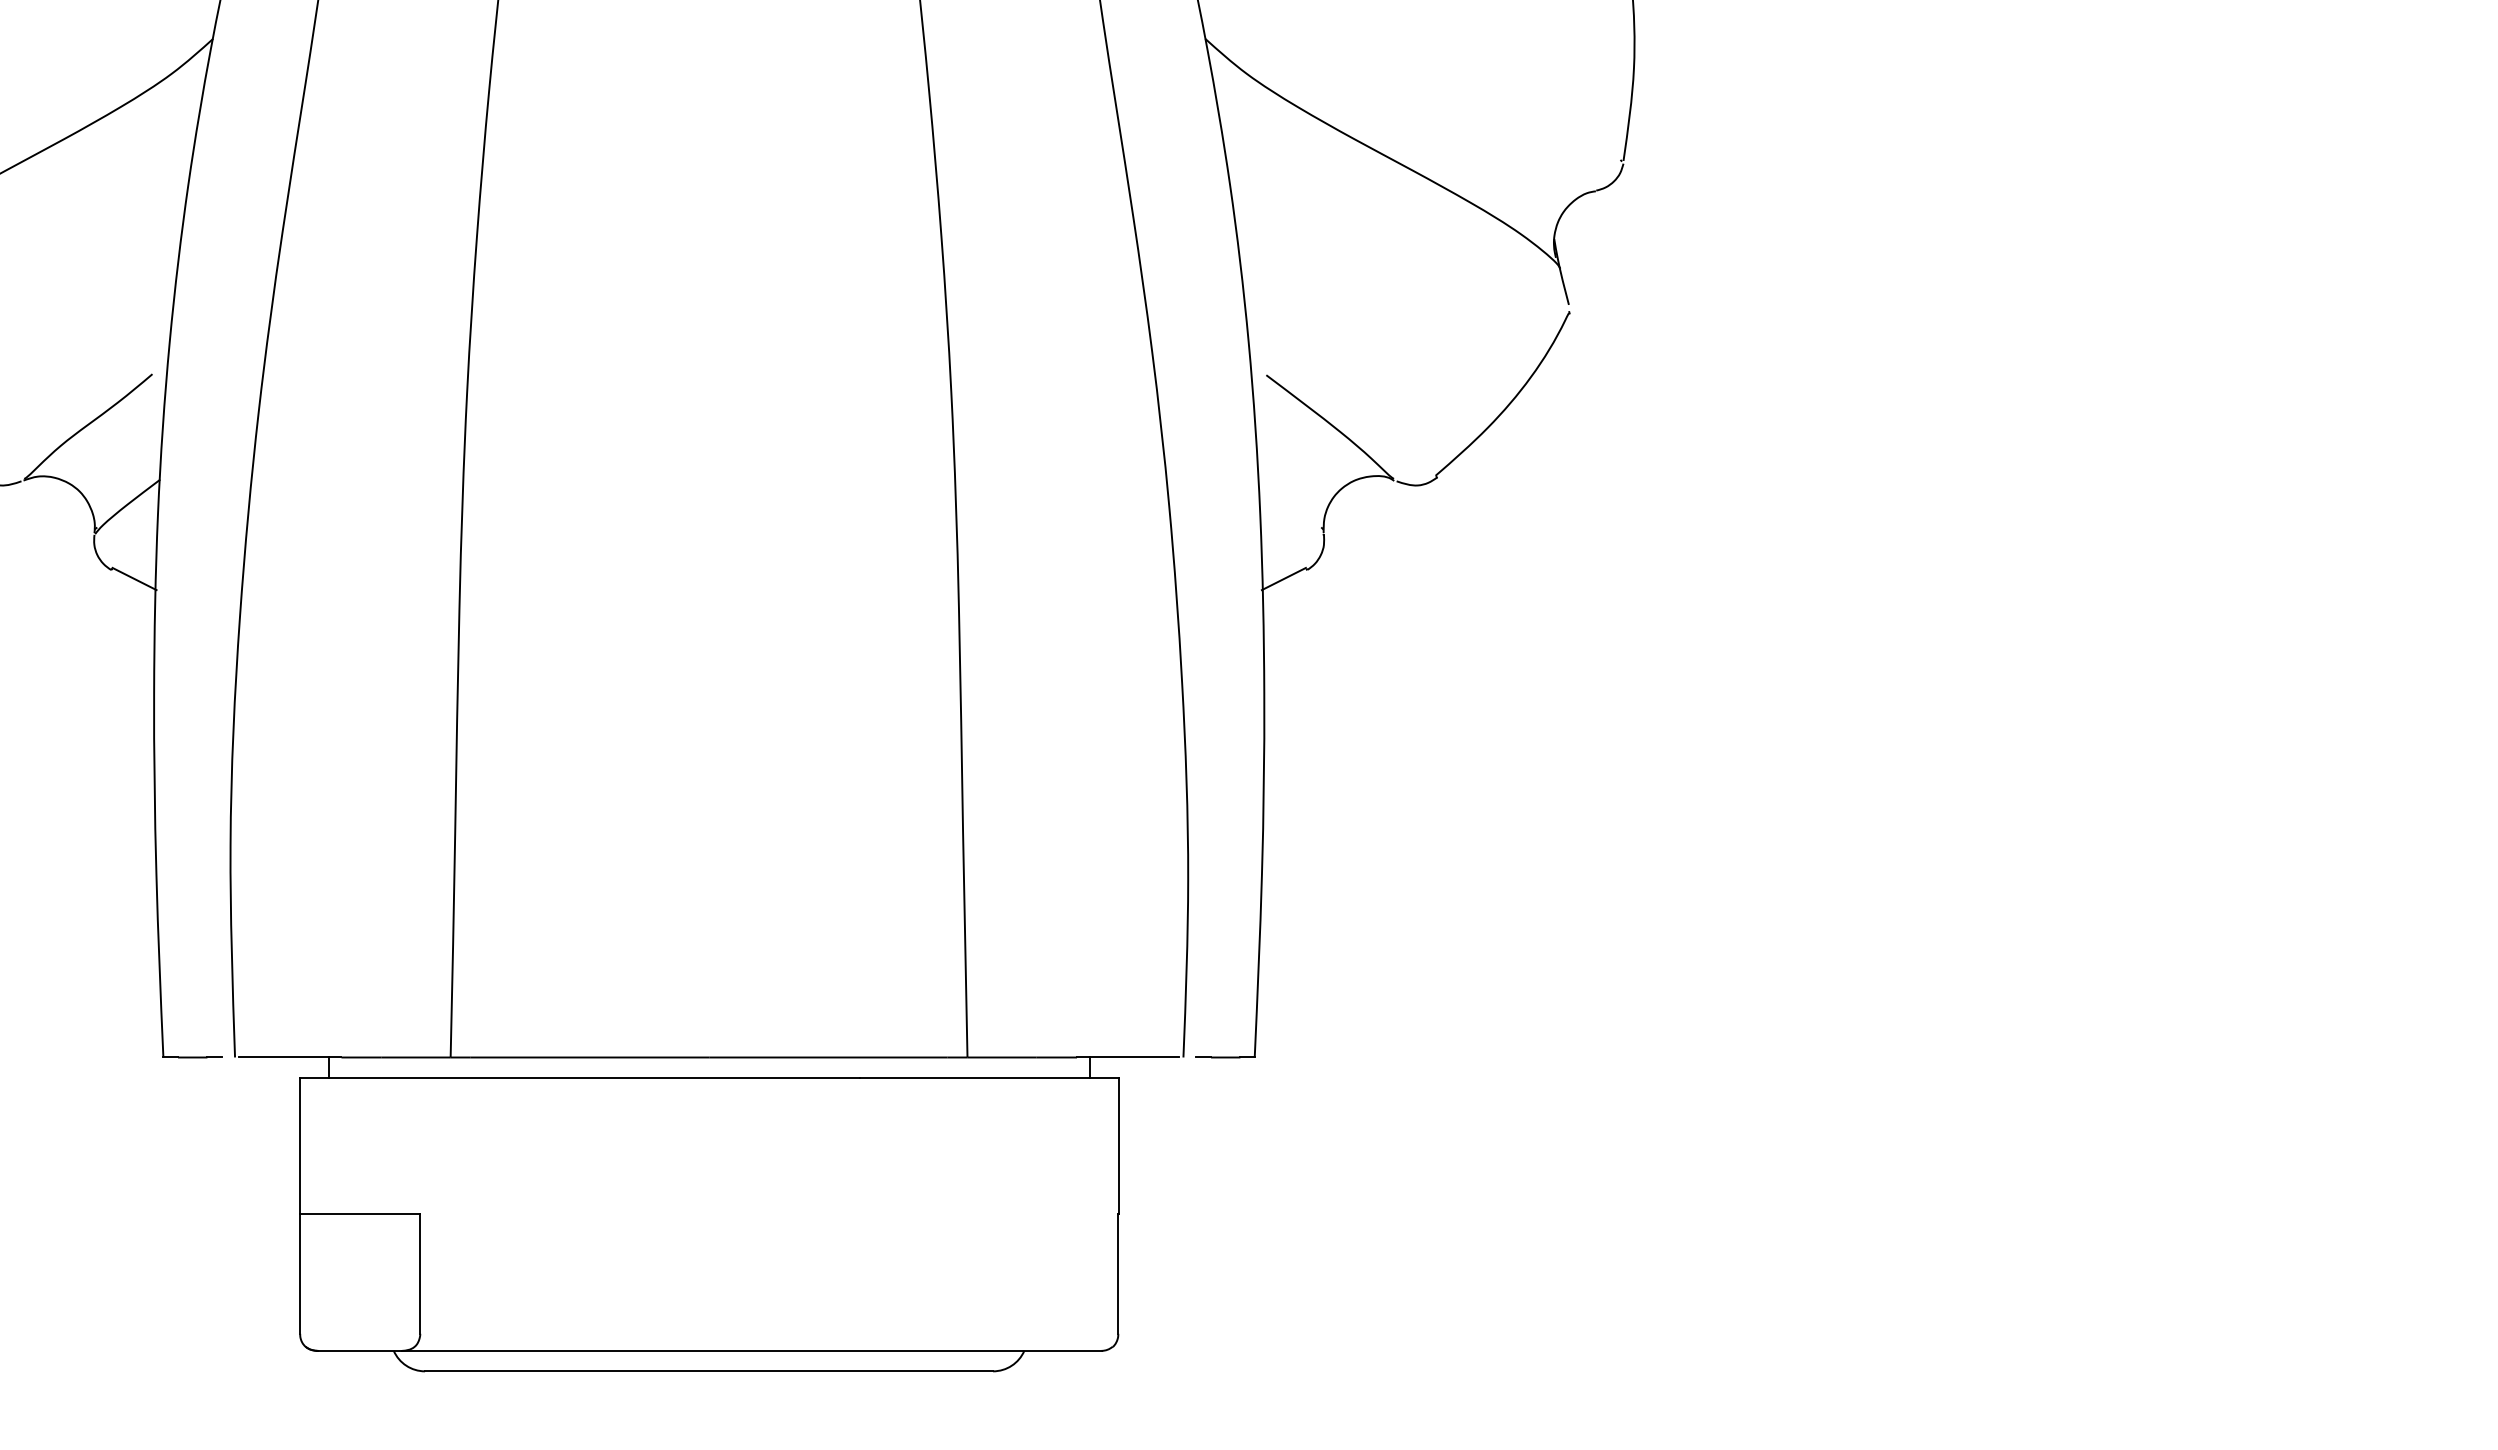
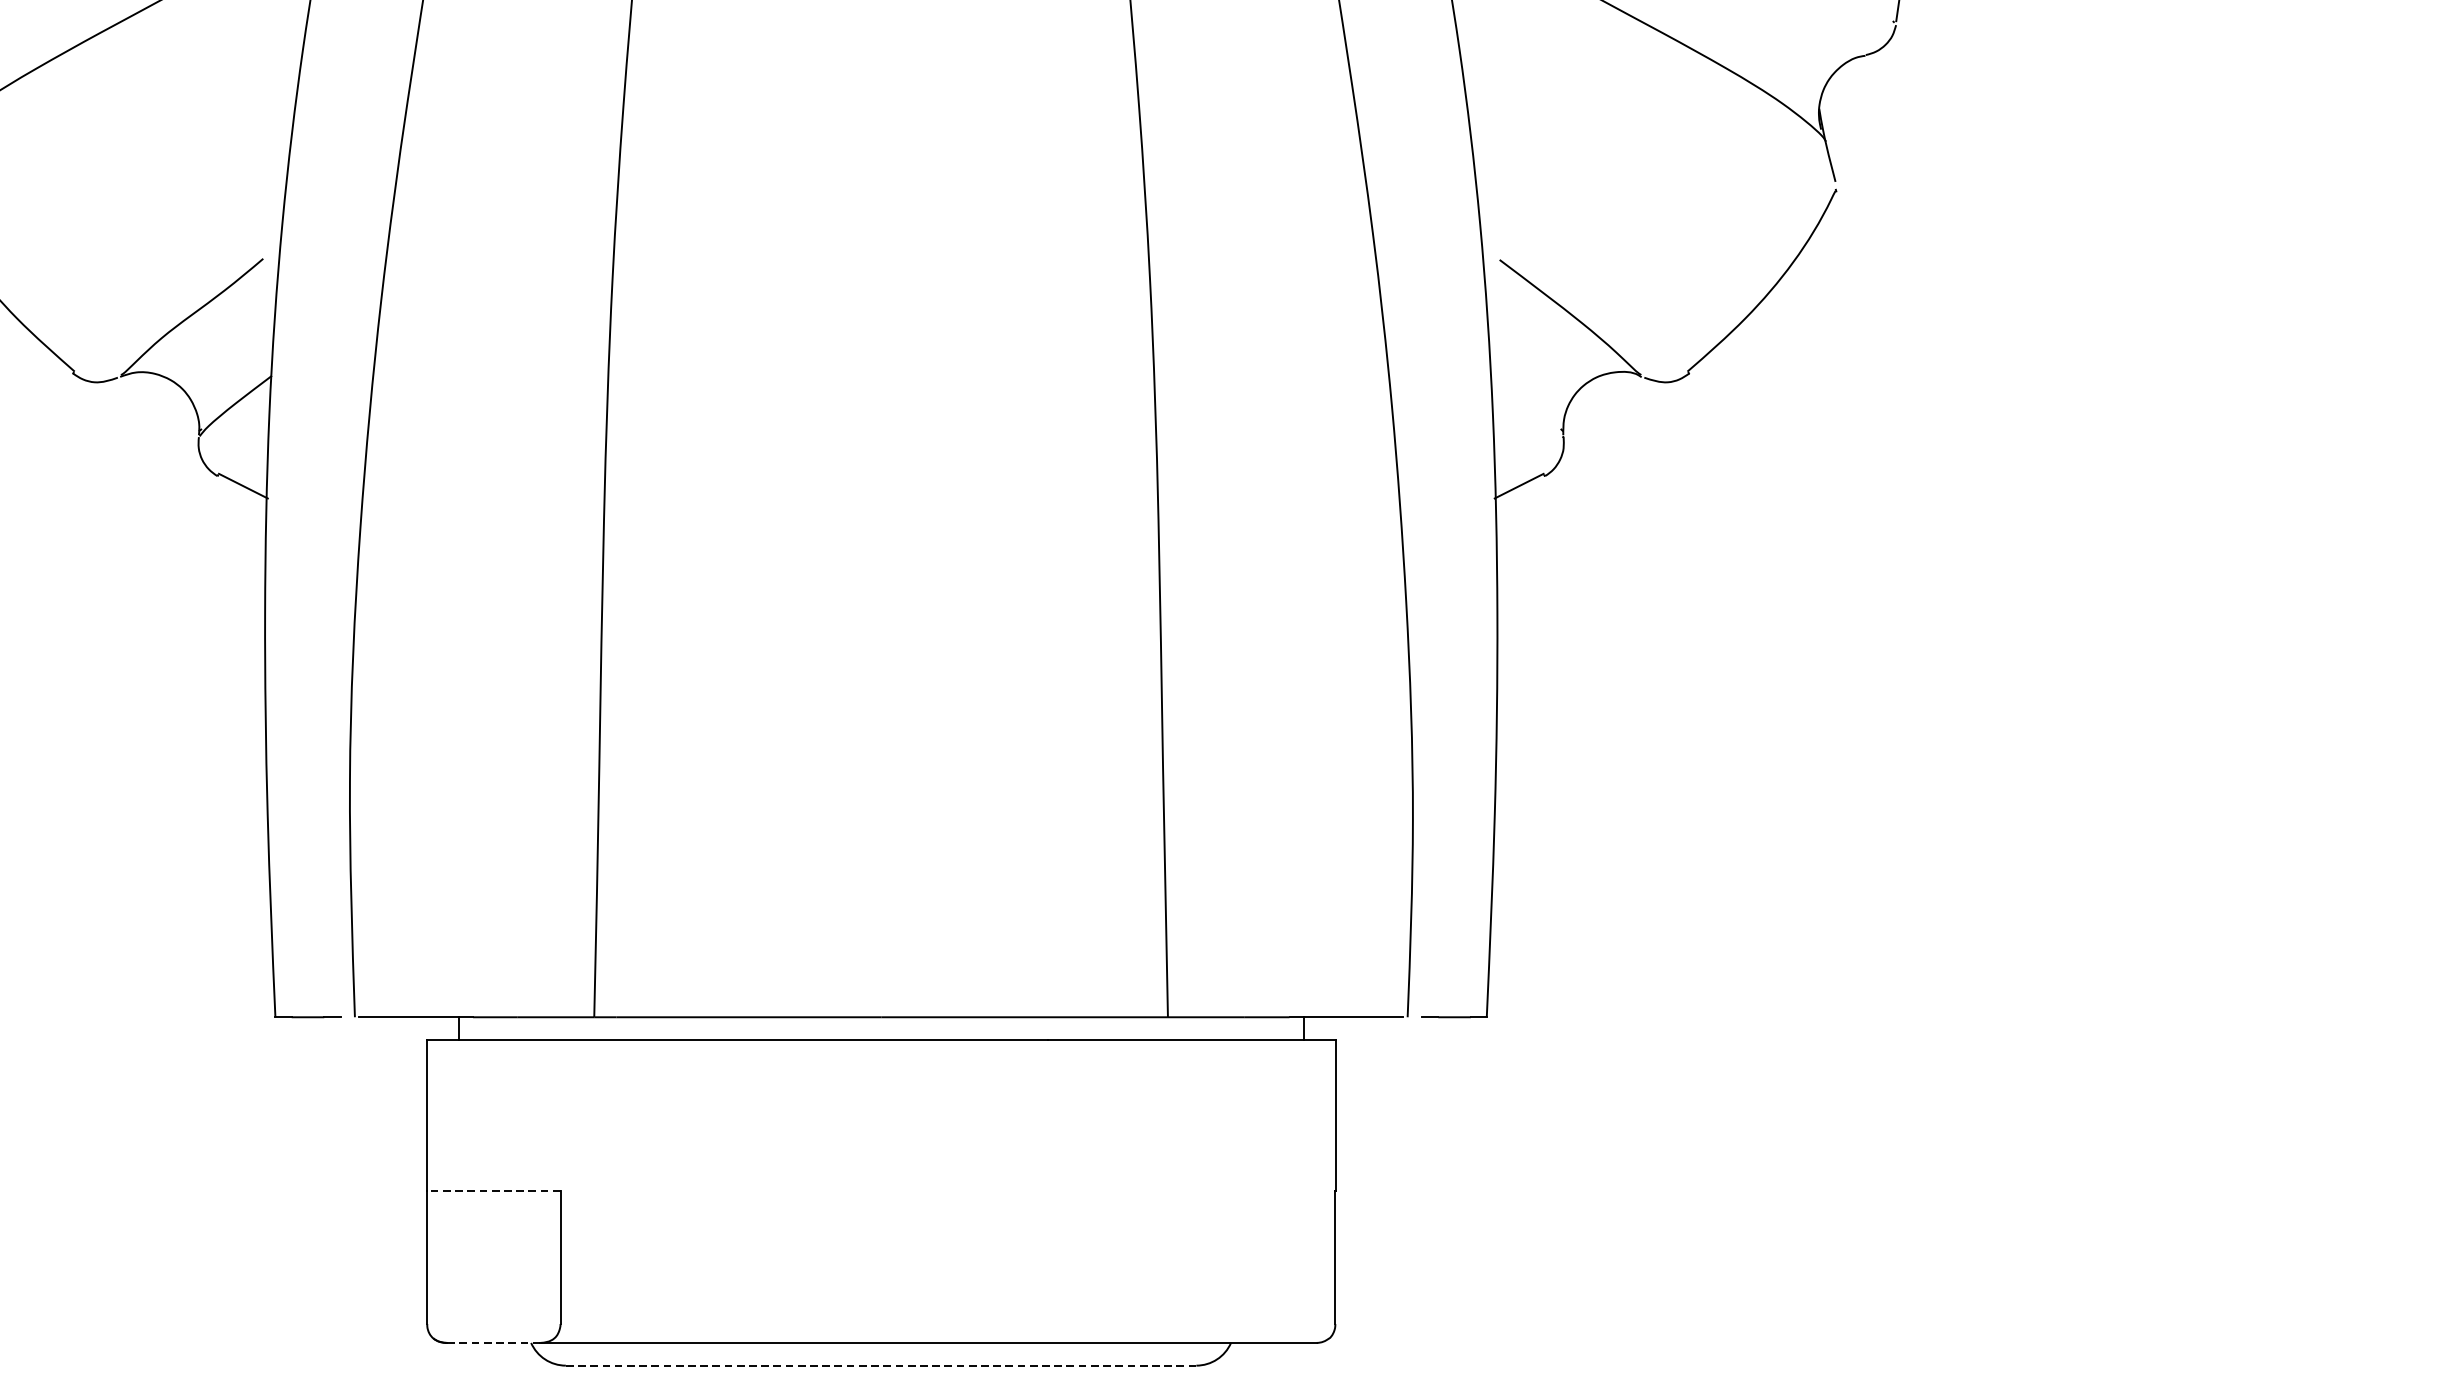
line: (359, 1214) -> (493, 1191), solid -> dashed
line: (360, 1350) -> (494, 1342), solid -> dashed
line: (708, 1371) -> (880, 1365), solid -> dashed

